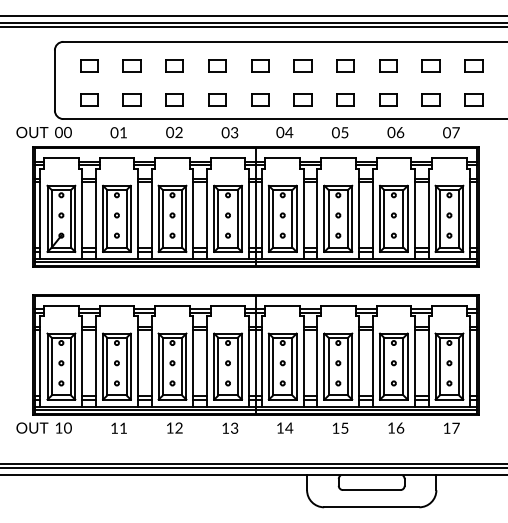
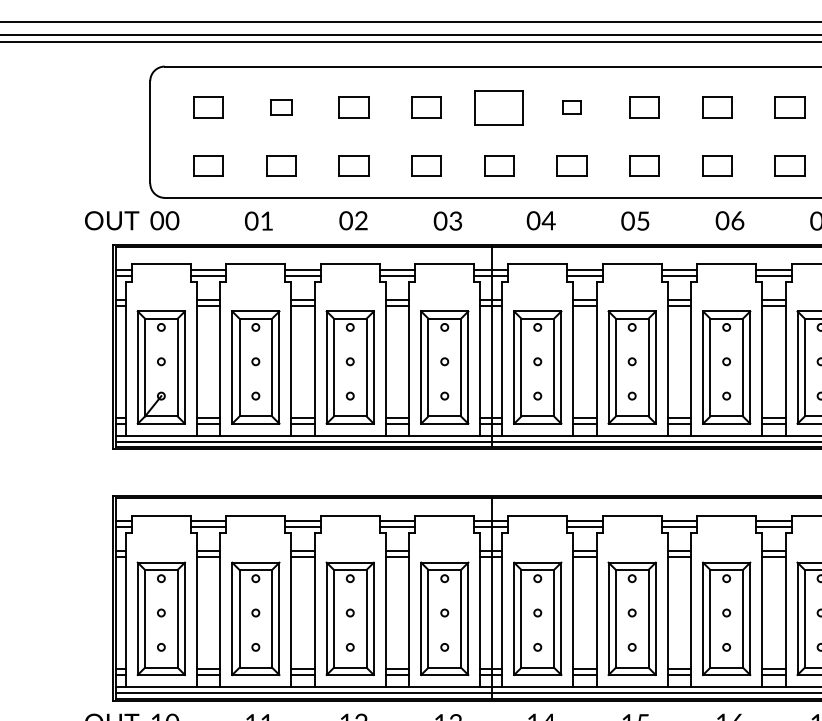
part: (131, 65) -> (280, 106), size x0.7
part: (260, 65) -> (499, 106), size x1.6
part: (302, 65) -> (571, 106), size x0.6

